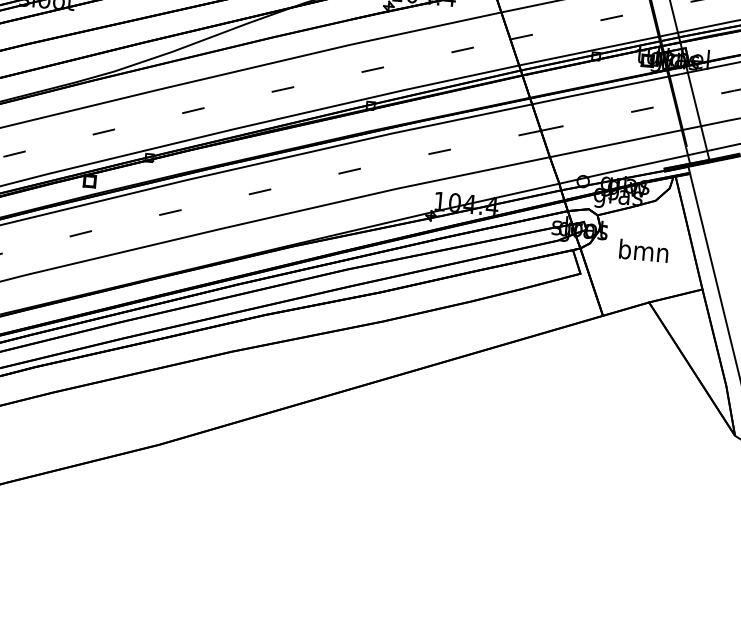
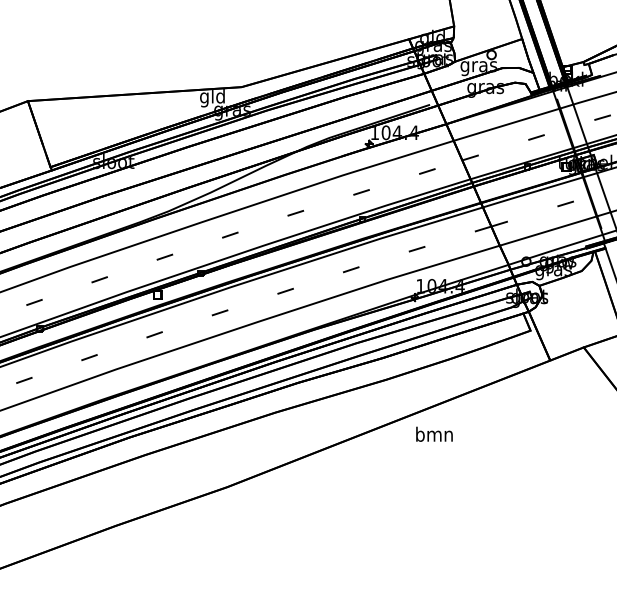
text: (644, 249) -> (434, 433), moved

